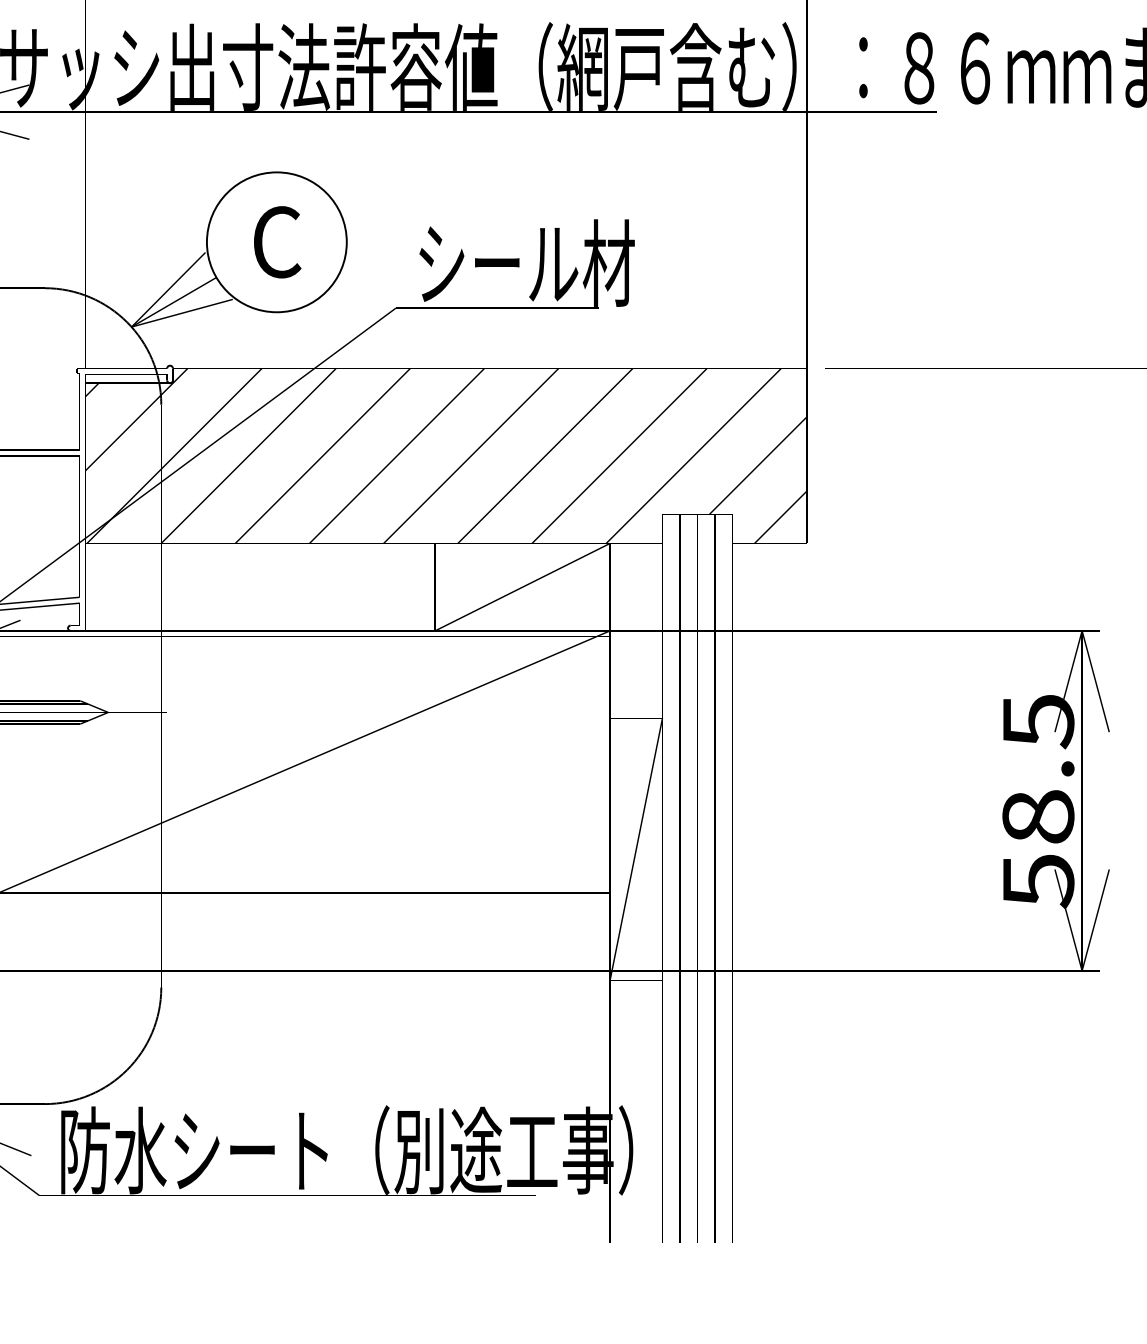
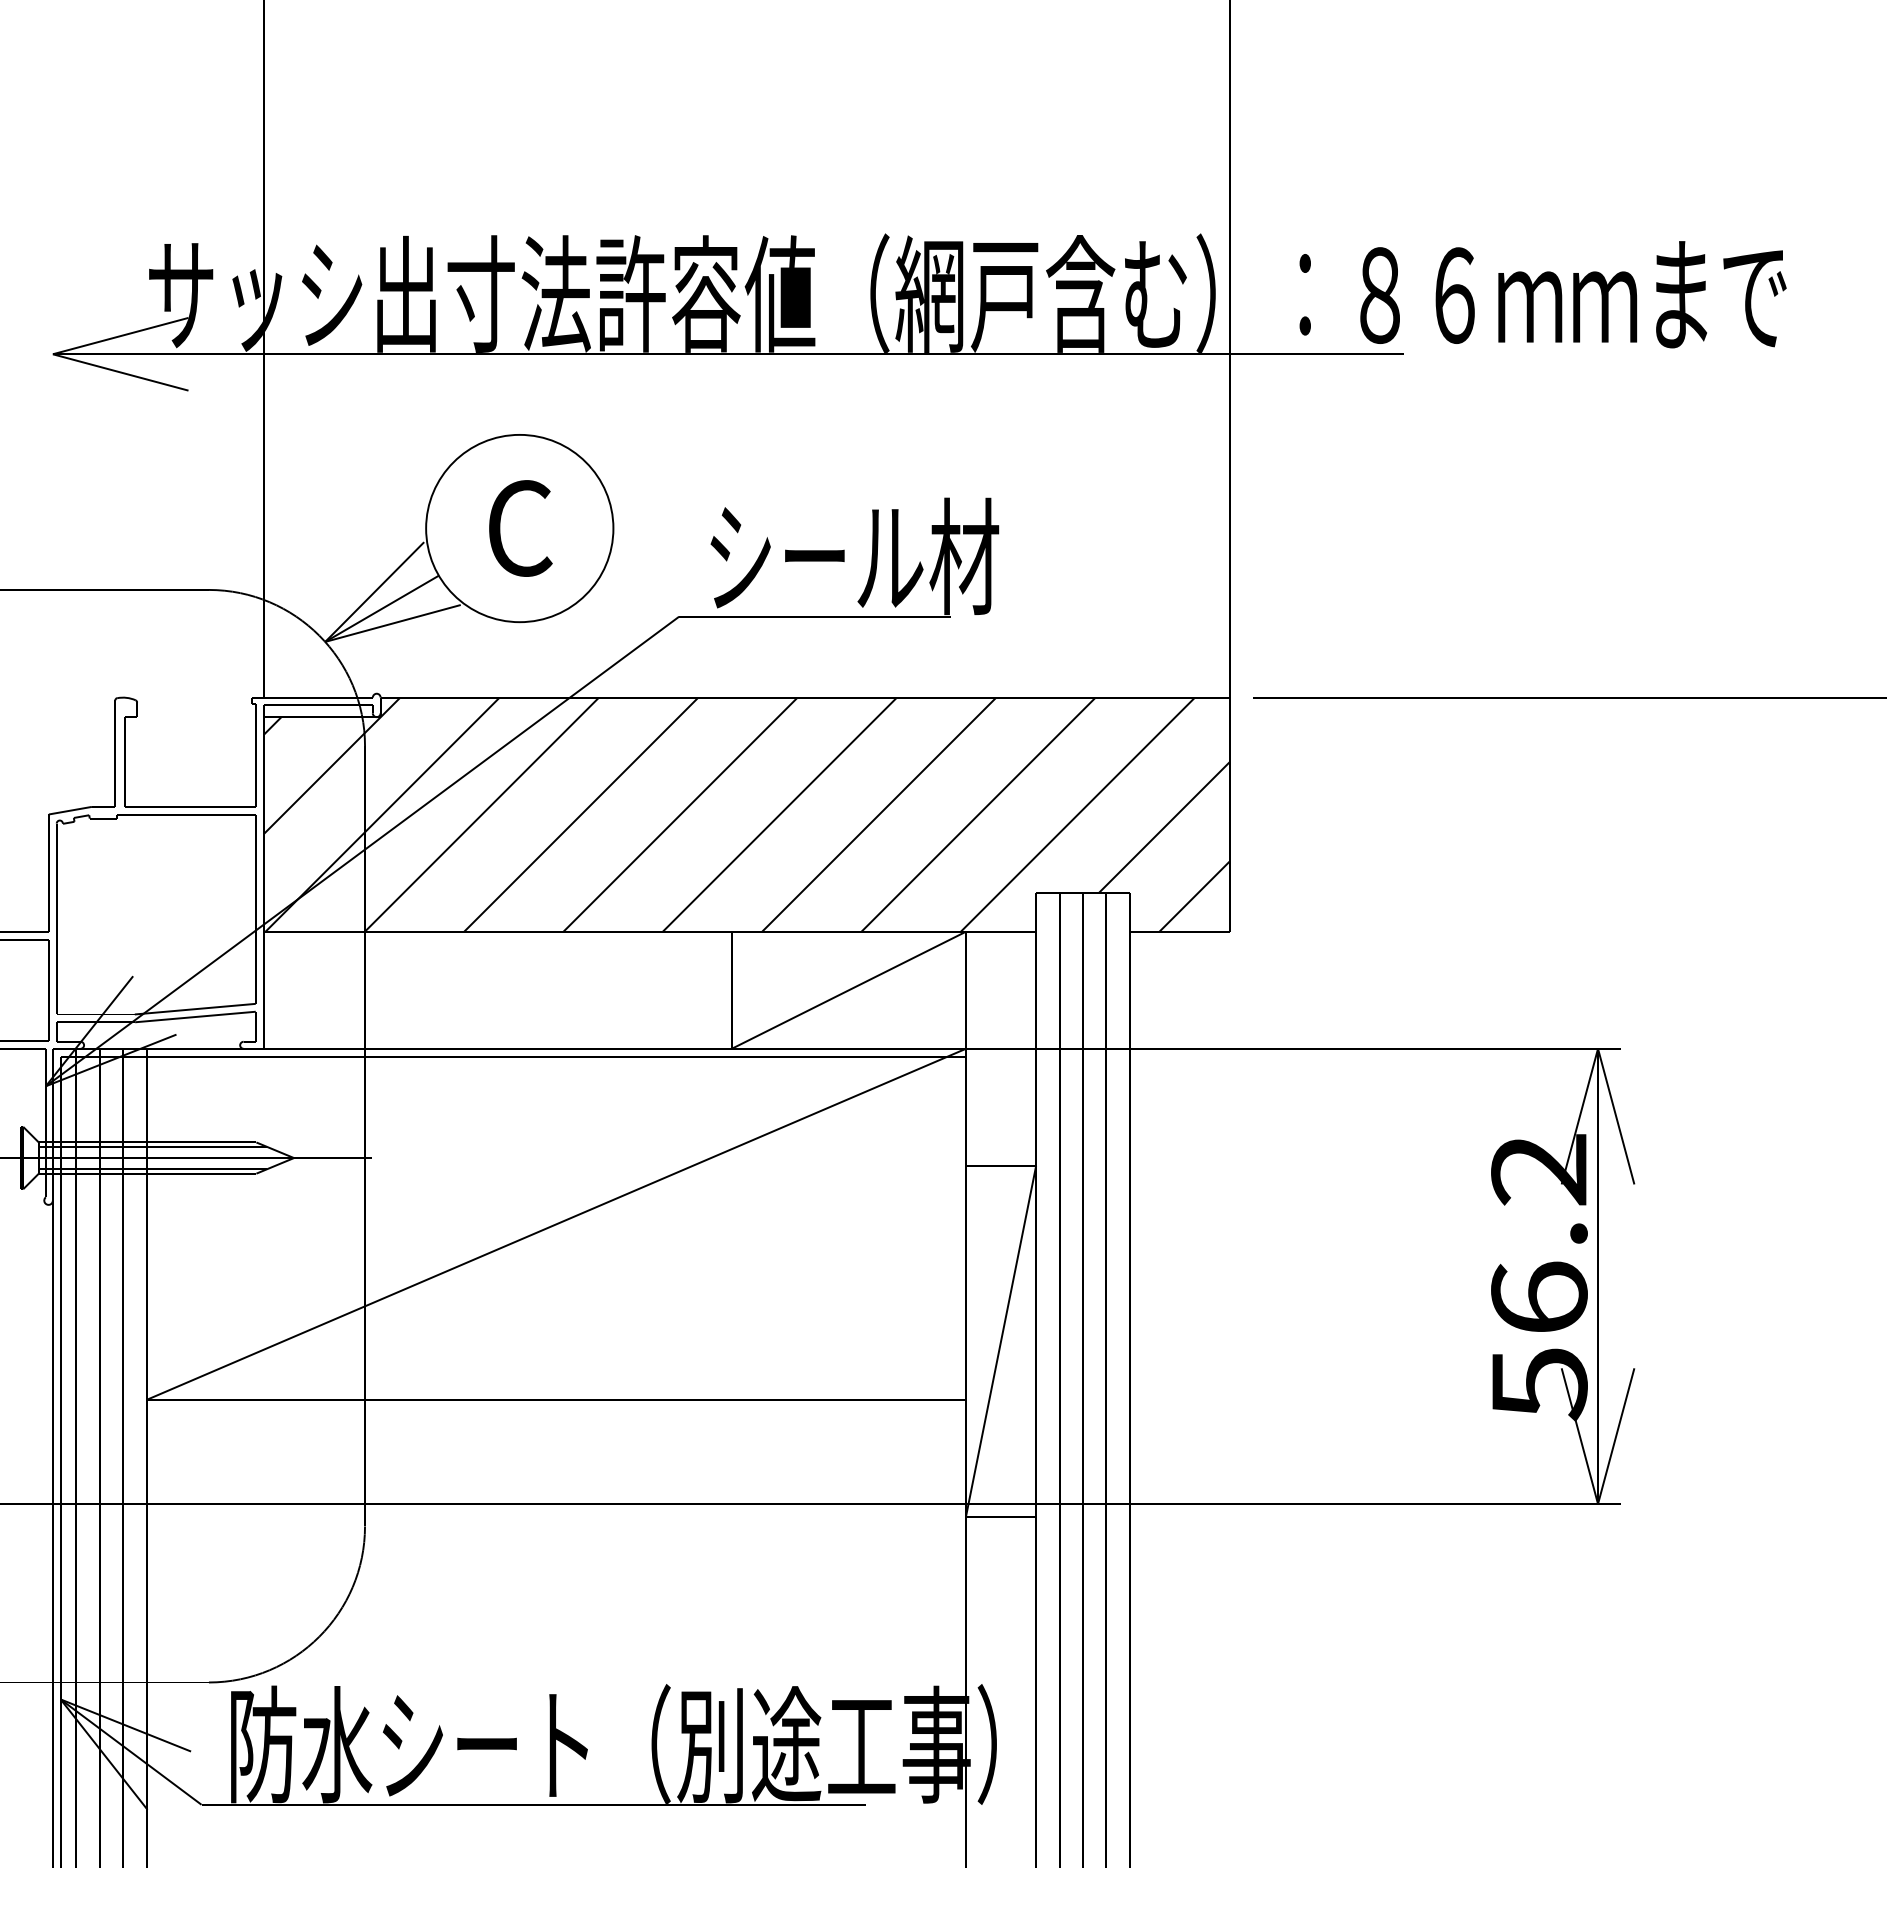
text: (1038, 768) -> (1539, 1233), 58.5 -> 56.2

